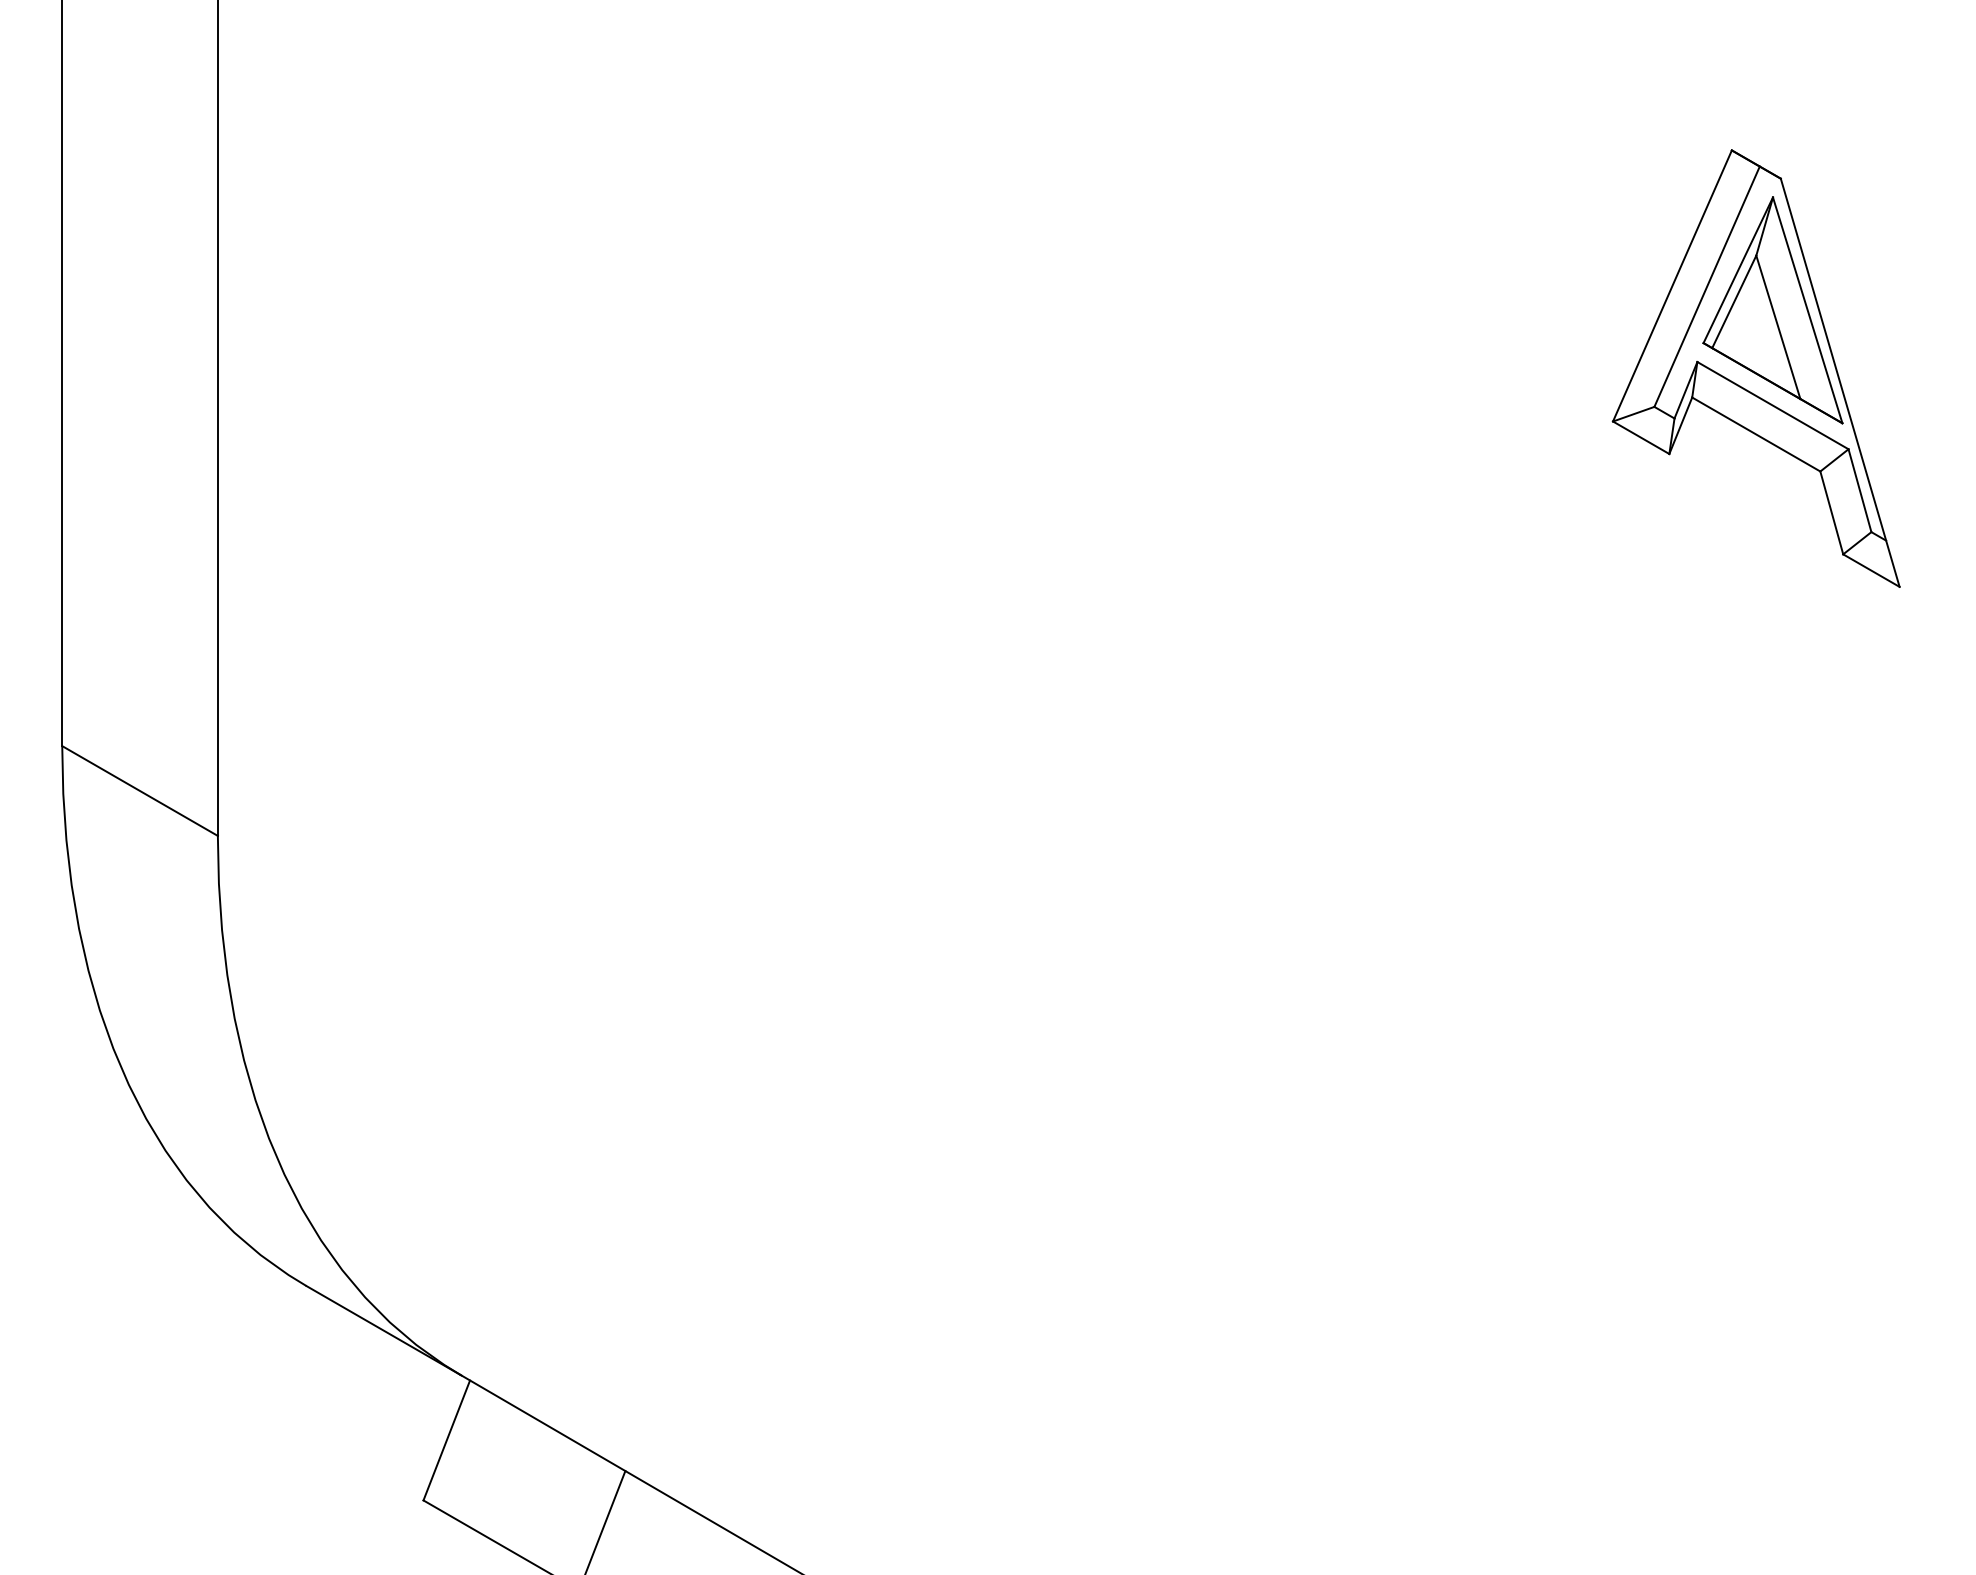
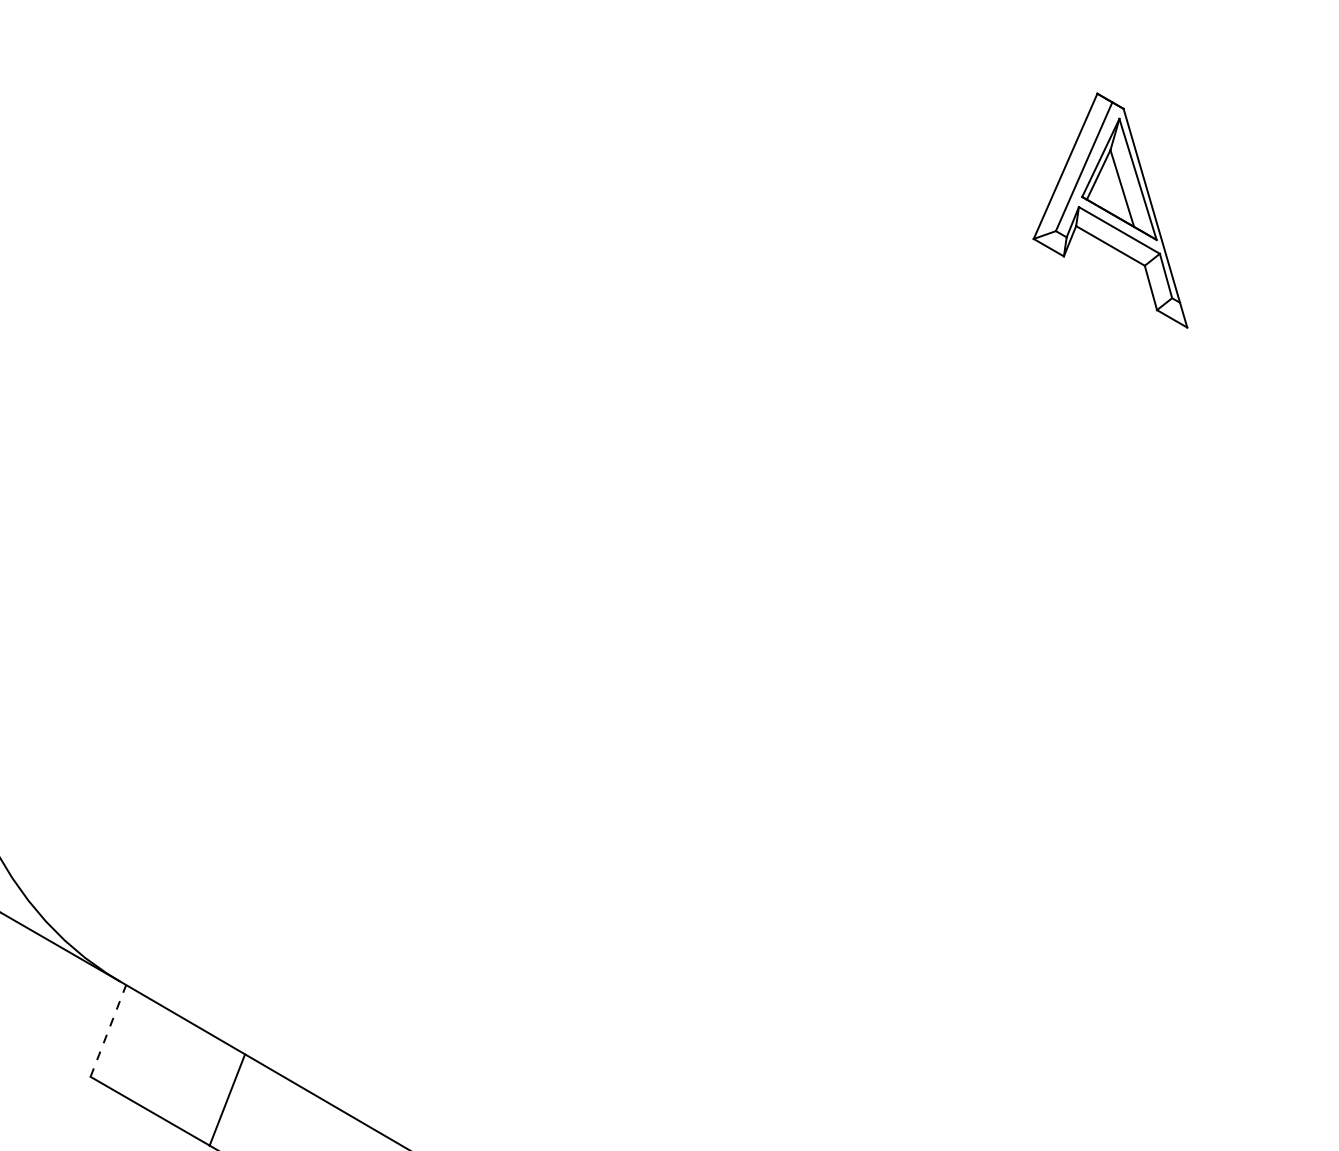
part: (1755, 368) -> (1109, 210), size x0.7
line: (446, 1440) -> (108, 1030), solid -> dashed

